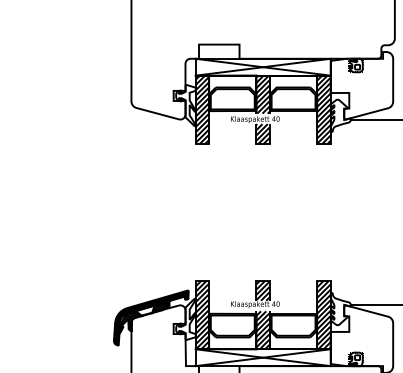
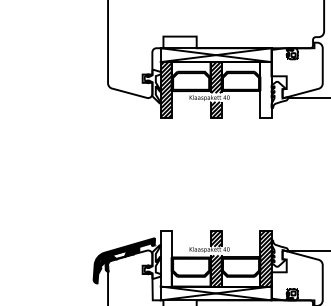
hatch: (323, 110) -> (265, 90), removed
hatch: (201, 315) -> (165, 258), removed

